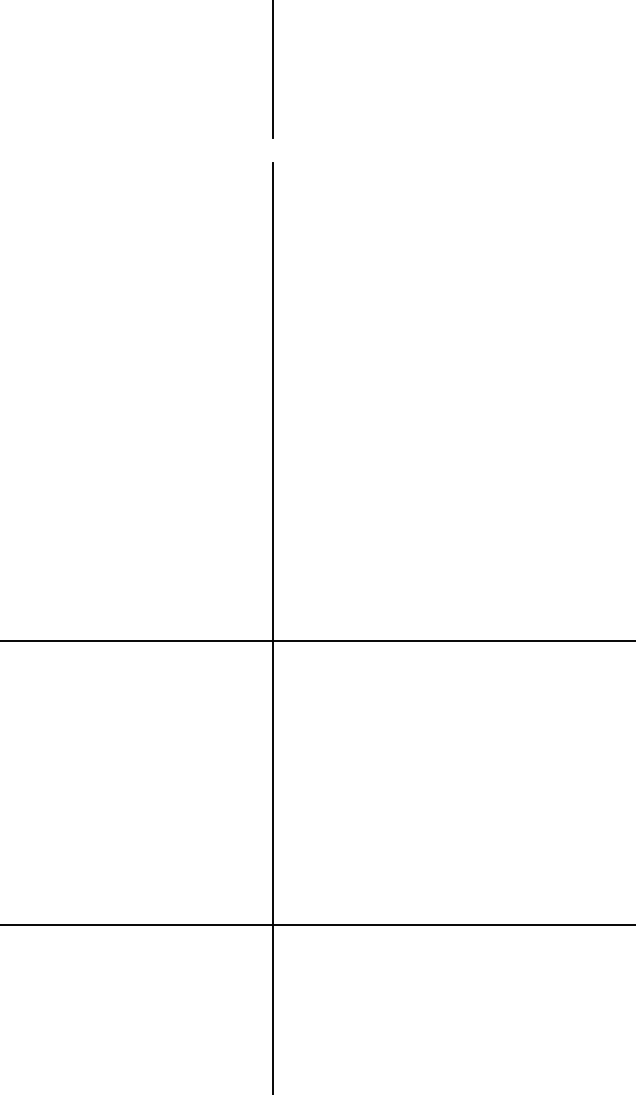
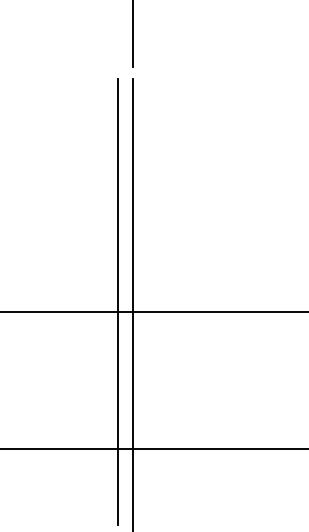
line: (243, 622) -> (118, 302), added

